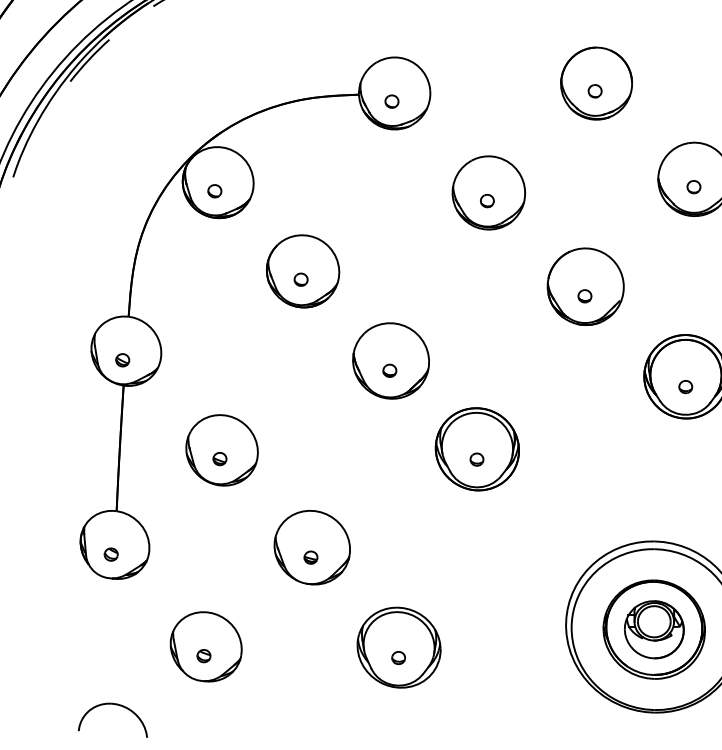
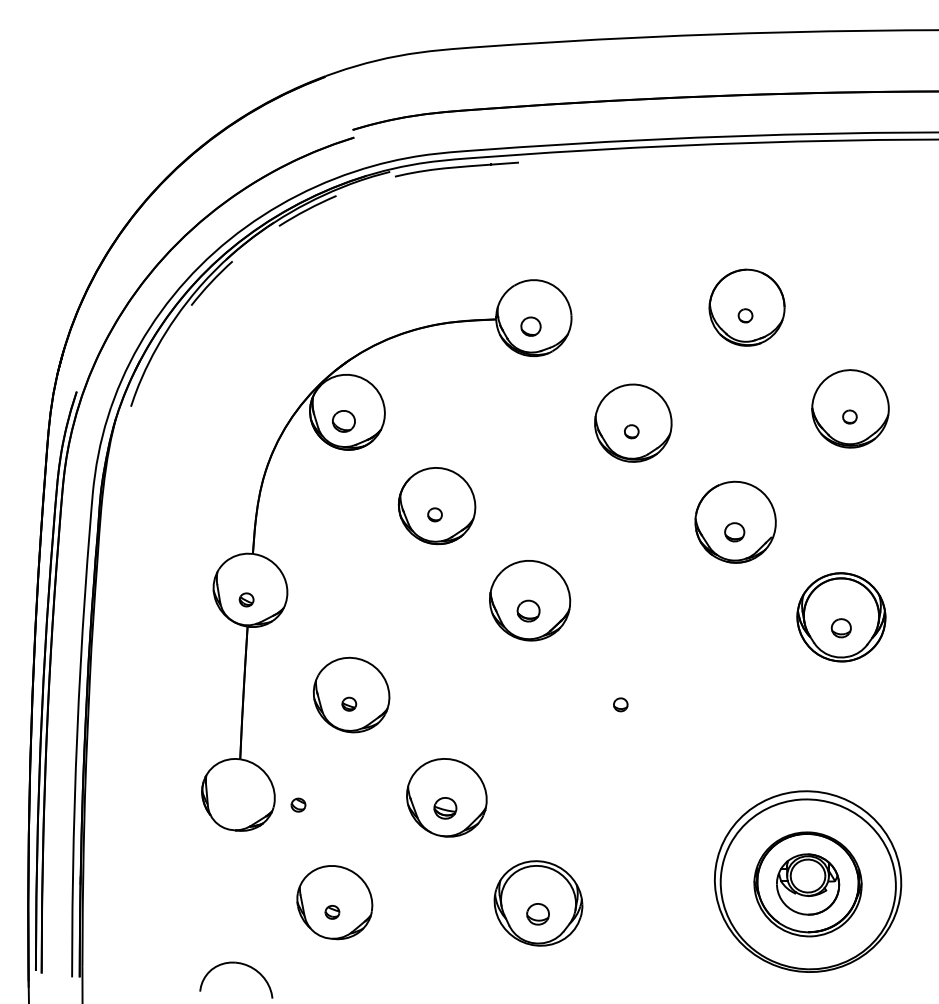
part: (391, 101) -> (530, 326), size x1.4
part: (214, 191) -> (343, 421), size x1.6
part: (584, 296) -> (734, 532), size x1.4
part: (389, 370) -> (528, 610), size x1.6
part: (685, 386) -> (840, 627), size x1.4
part: (477, 448) -> (621, 693), removed
part: (111, 553) -> (298, 804), moved
part: (311, 557) -> (445, 808), size x1.6
part: (398, 658) -> (537, 914), size x1.6

